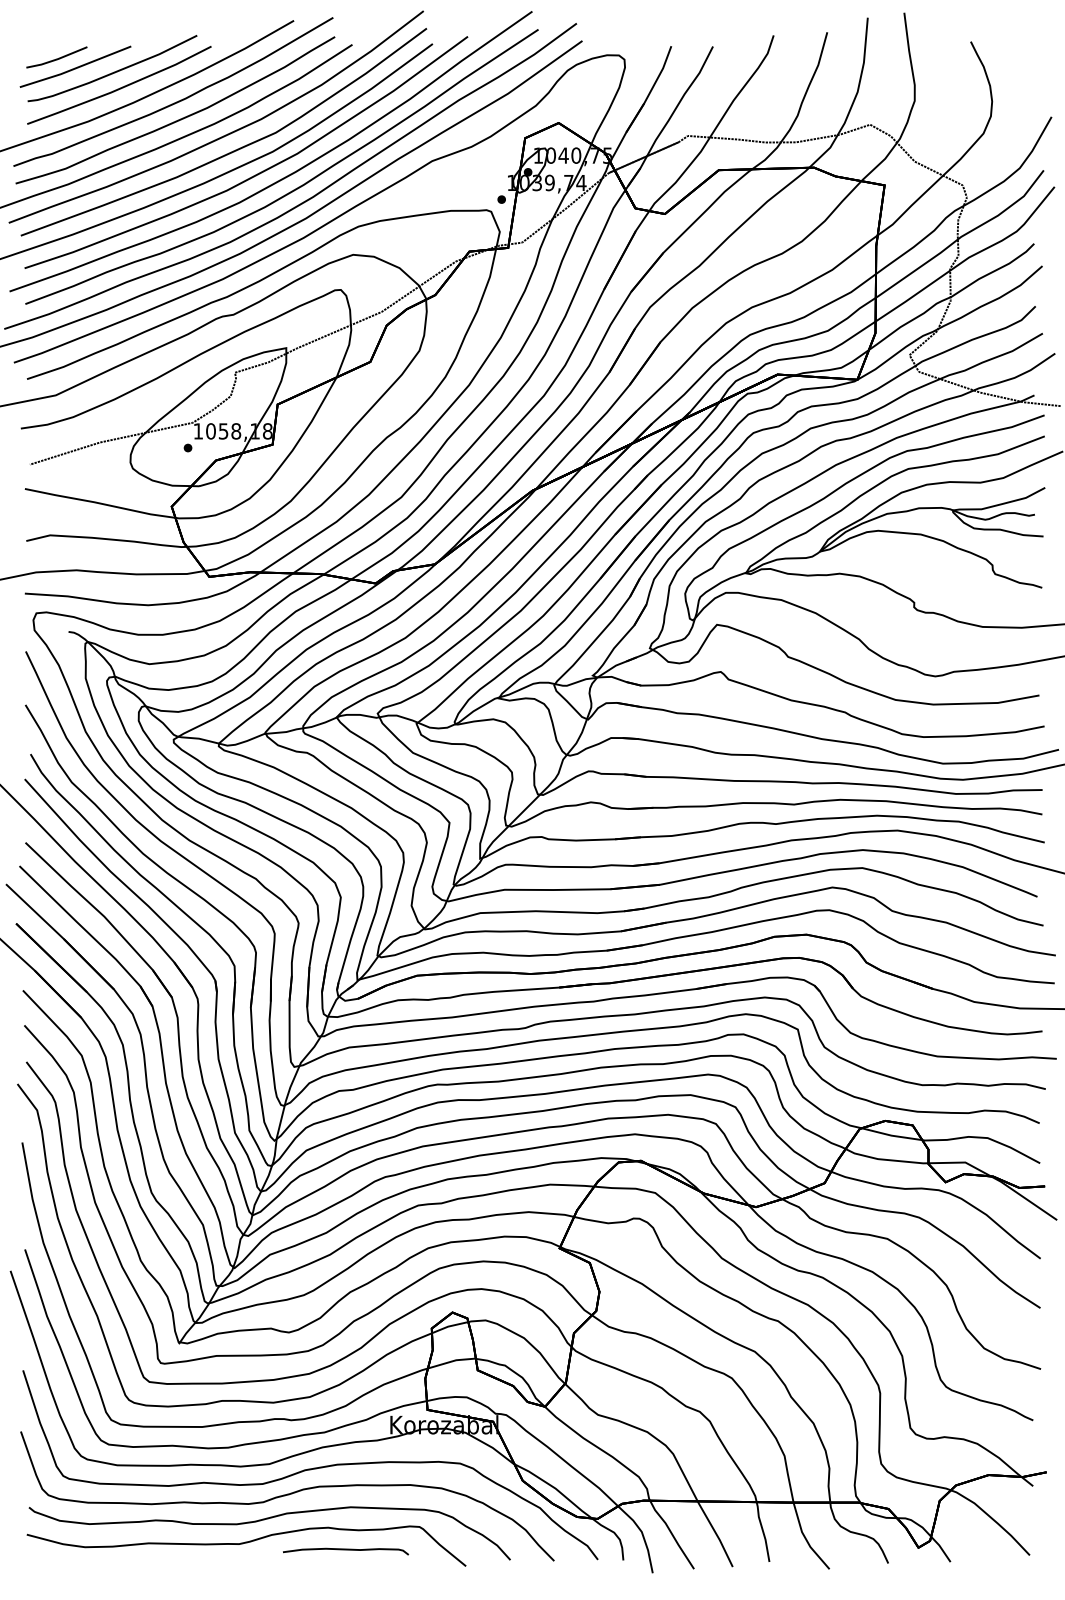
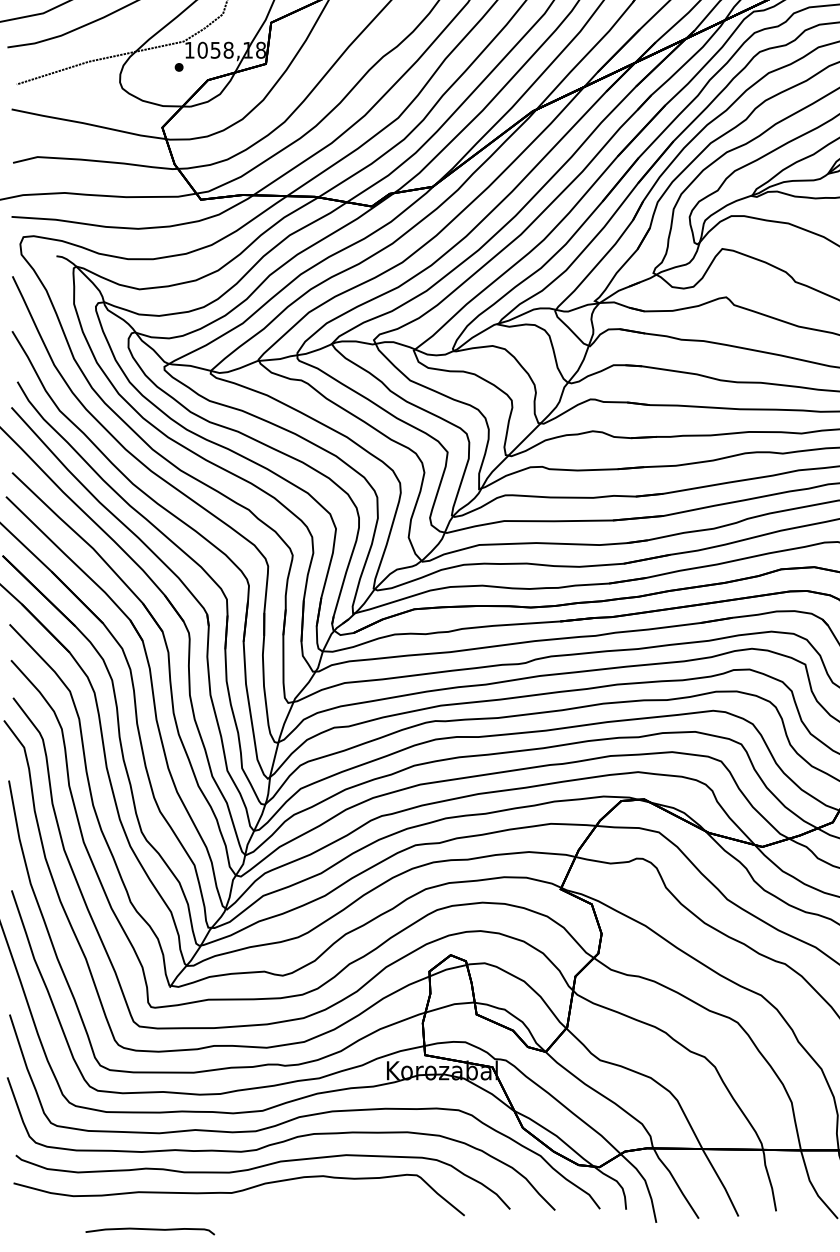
curve: (346, 1550) -> (150, 1230), moved

